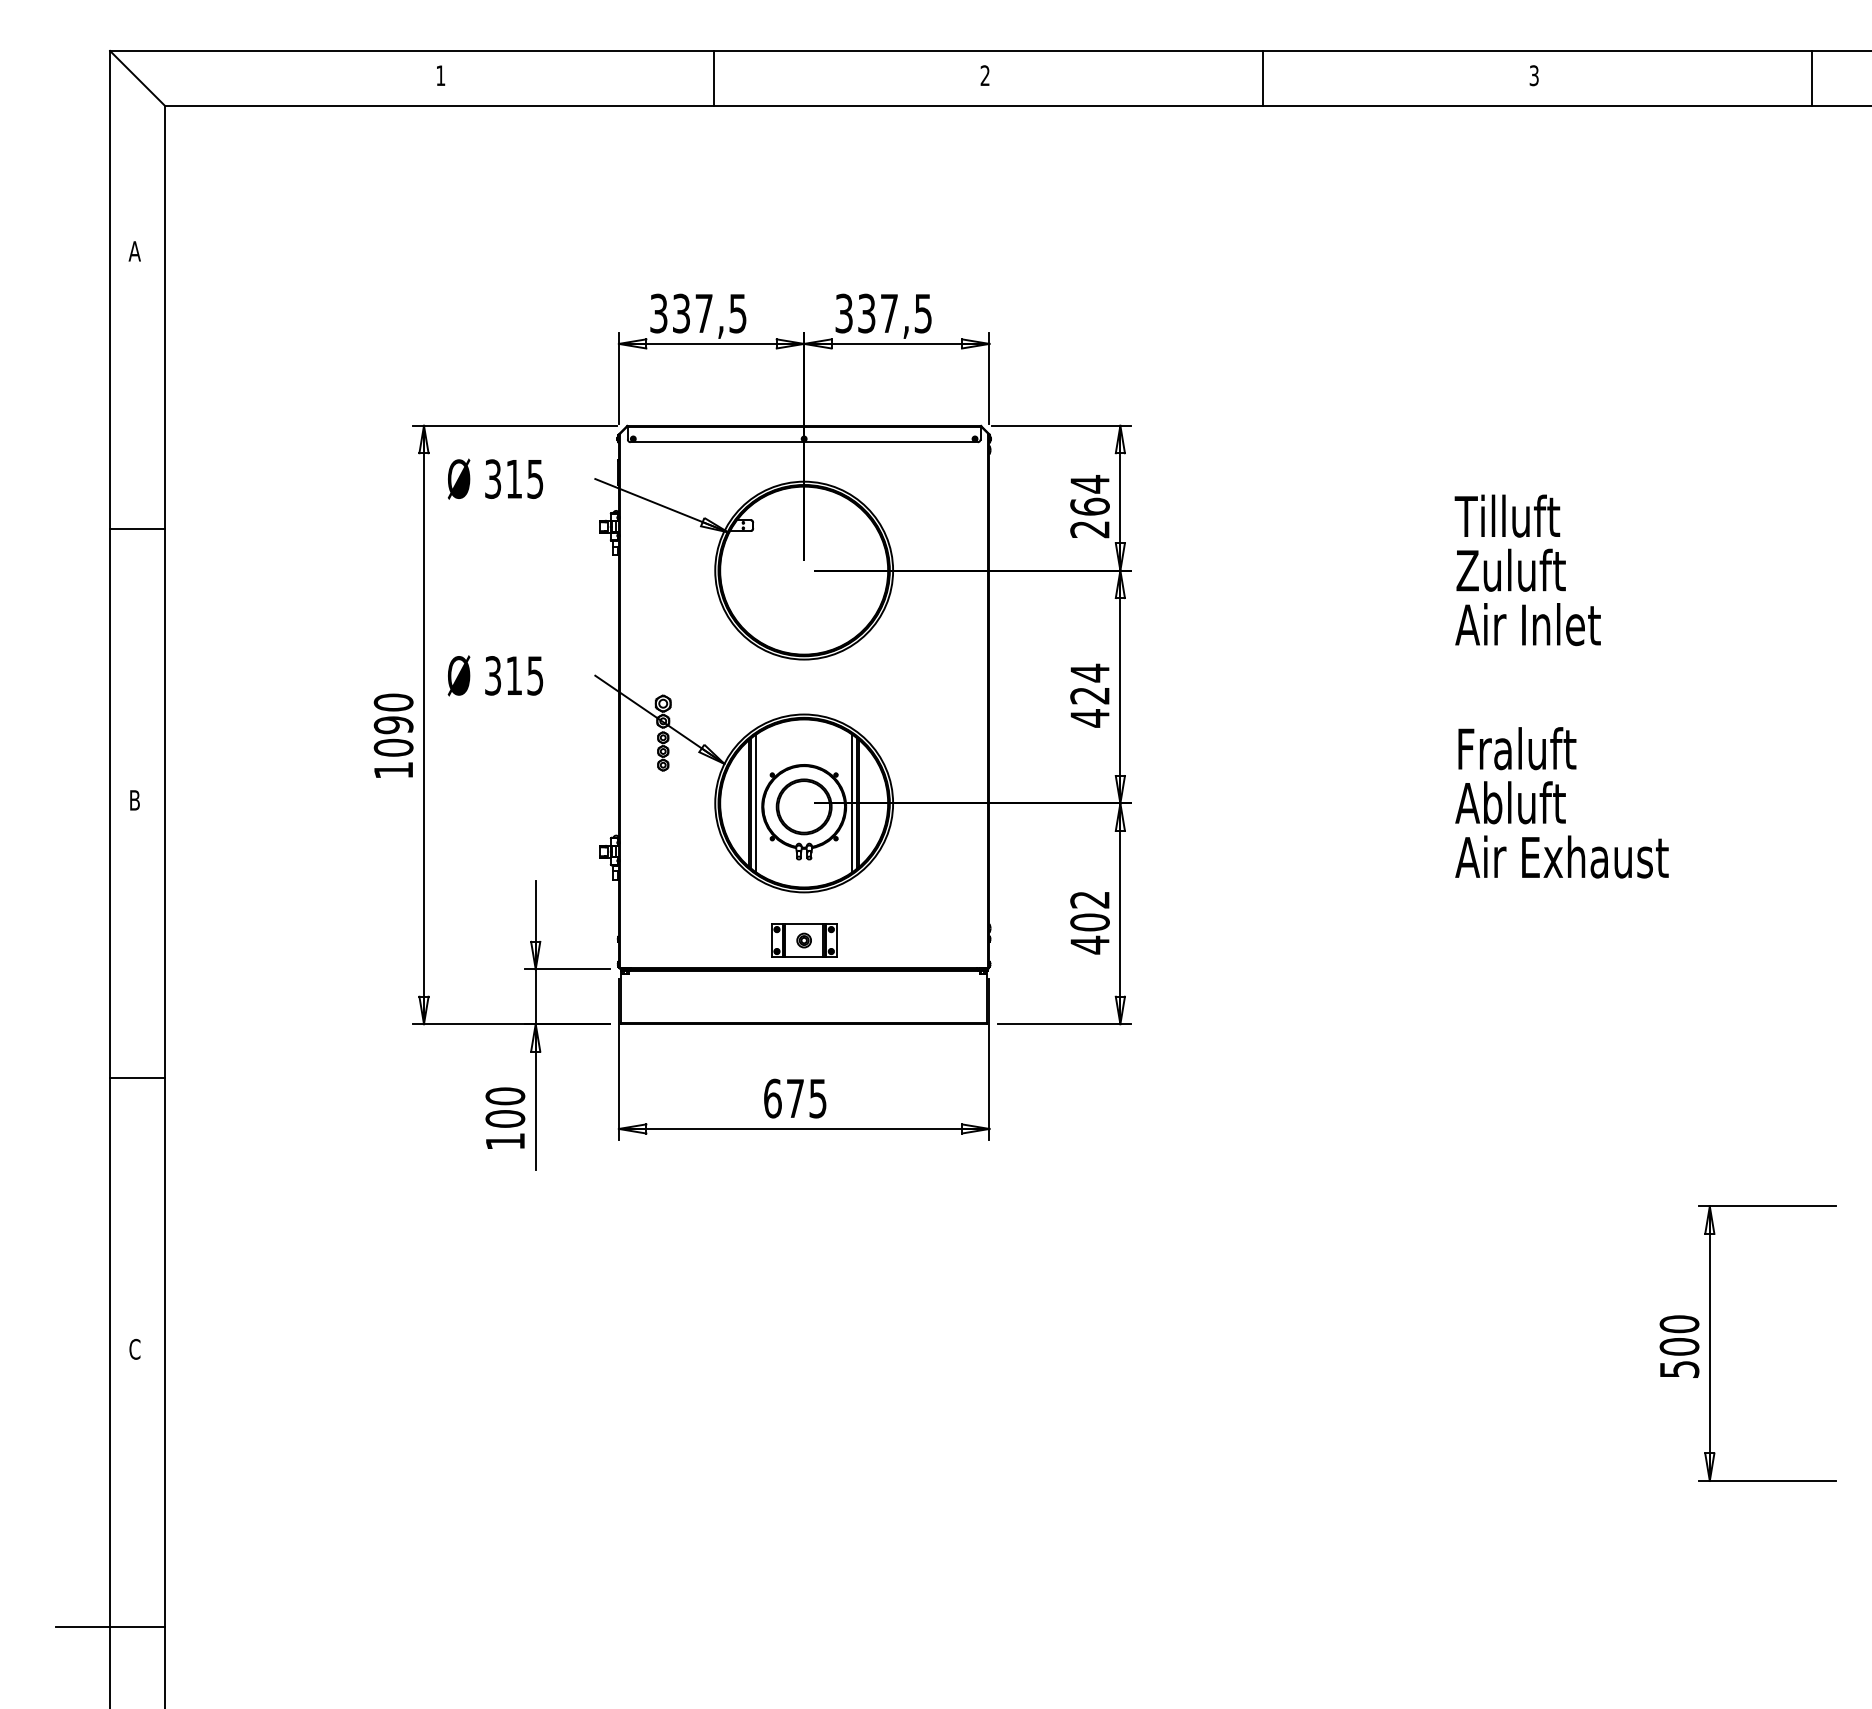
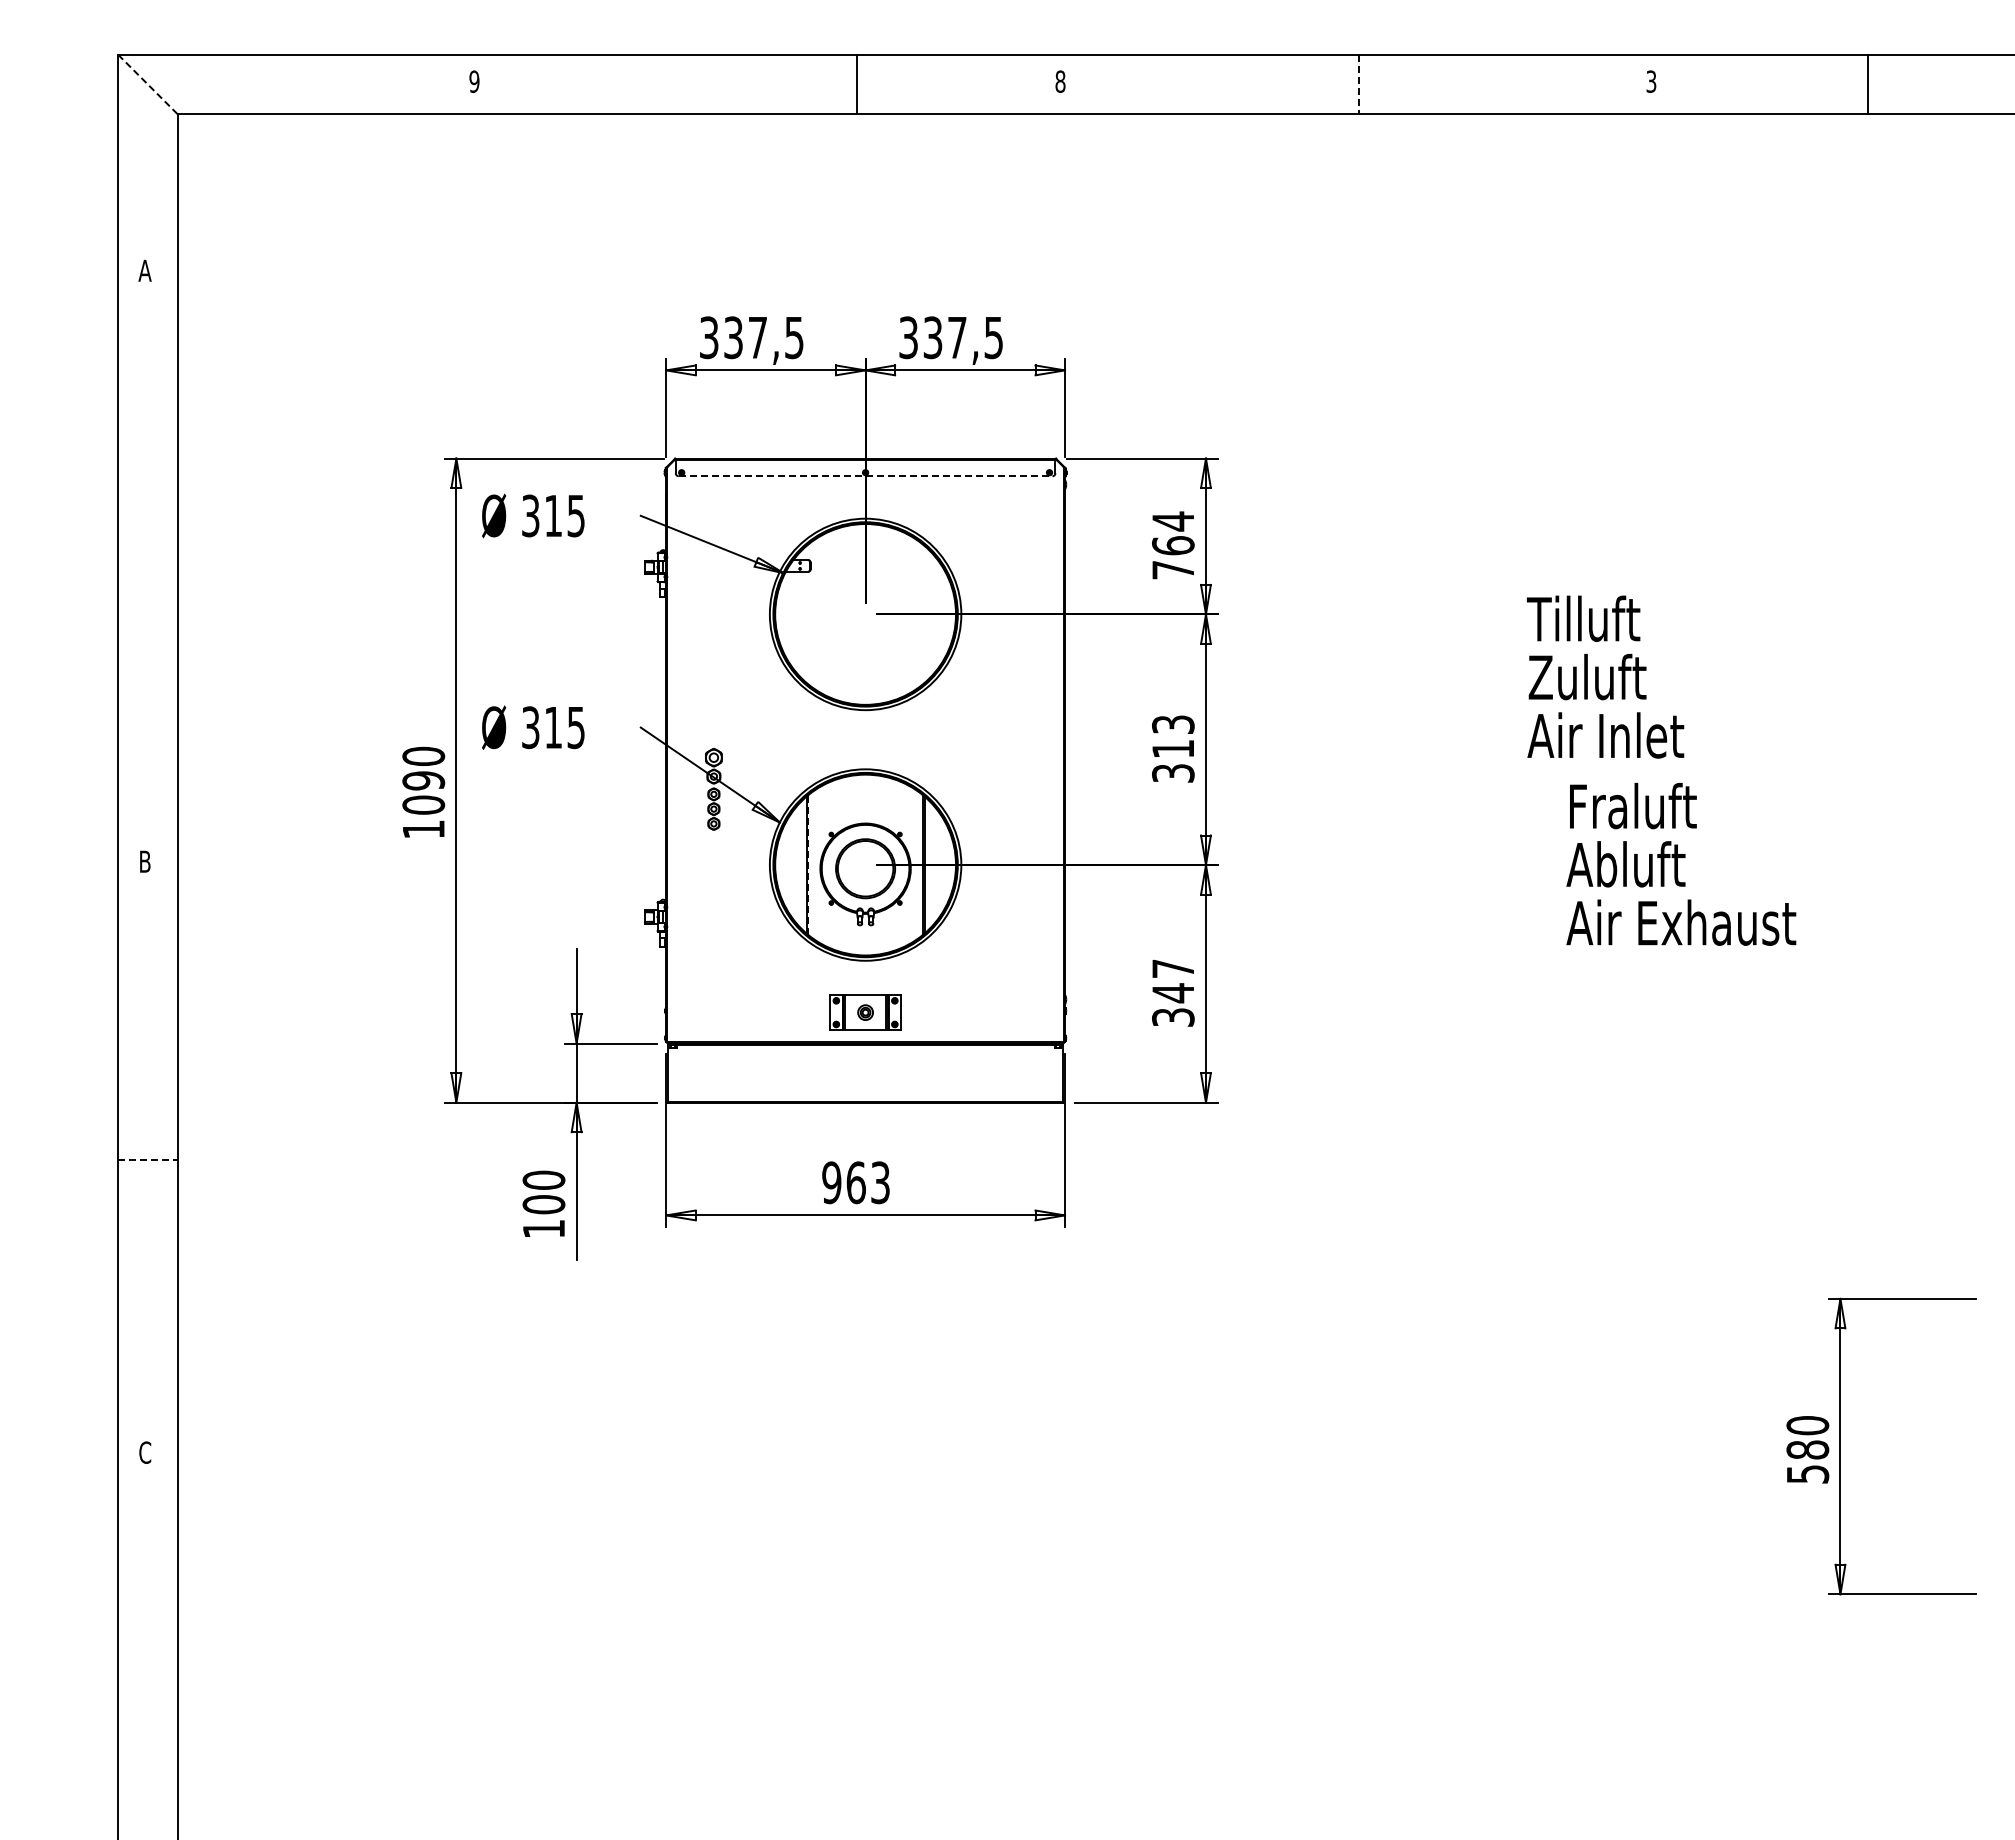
text: (440, 75) -> (474, 81), 1 -> 9
text: (985, 75) -> (1060, 81), 2 -> 8
line: (137, 78) -> (148, 84), solid -> dashed
line: (713, 78) -> (857, 84), moved
line: (1263, 78) -> (1359, 84), solid -> dashed
line: (1812, 78) -> (1868, 84), moved
line: (804, 442) -> (865, 476), solid -> dashed
line: (137, 528) -> (147, 569), removed
text: (1089, 529) -> (1172, 570), 264 -> 764
text: (1527, 569) -> (1605, 676), moved
text: (1090, 695) -> (1173, 748), 424 -> 313
line: (751, 803) -> (808, 865), solid -> dashed
line: (755, 803) -> (813, 865), removed
line: (852, 803) -> (917, 865), removed
text: (1090, 922) -> (1173, 993), 402 -> 347
line: (137, 1077) -> (148, 1160), solid -> dashed
text: (794, 1098) -> (855, 1182), 675 -> 963
text: (1679, 1346) -> (1807, 1449), 500 -> 580
line: (110, 1626) -> (118, 1751), removed

